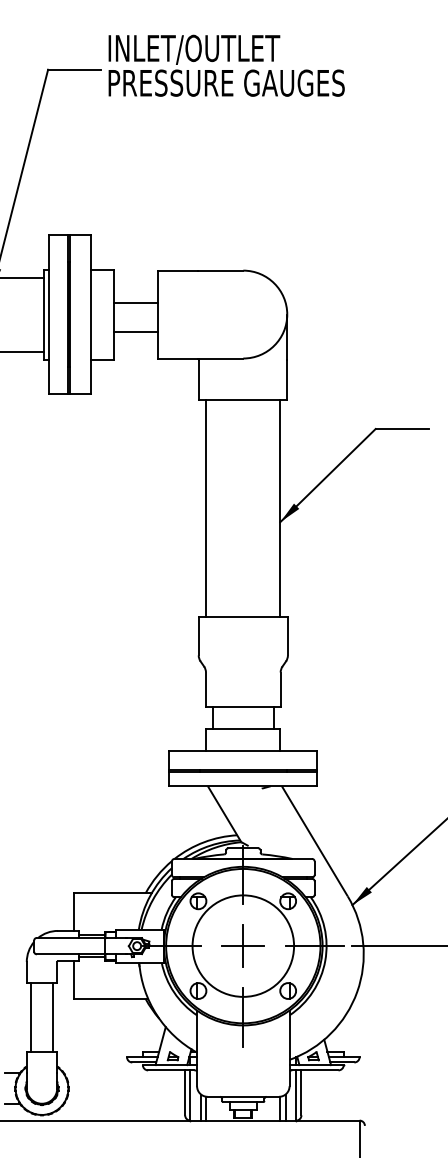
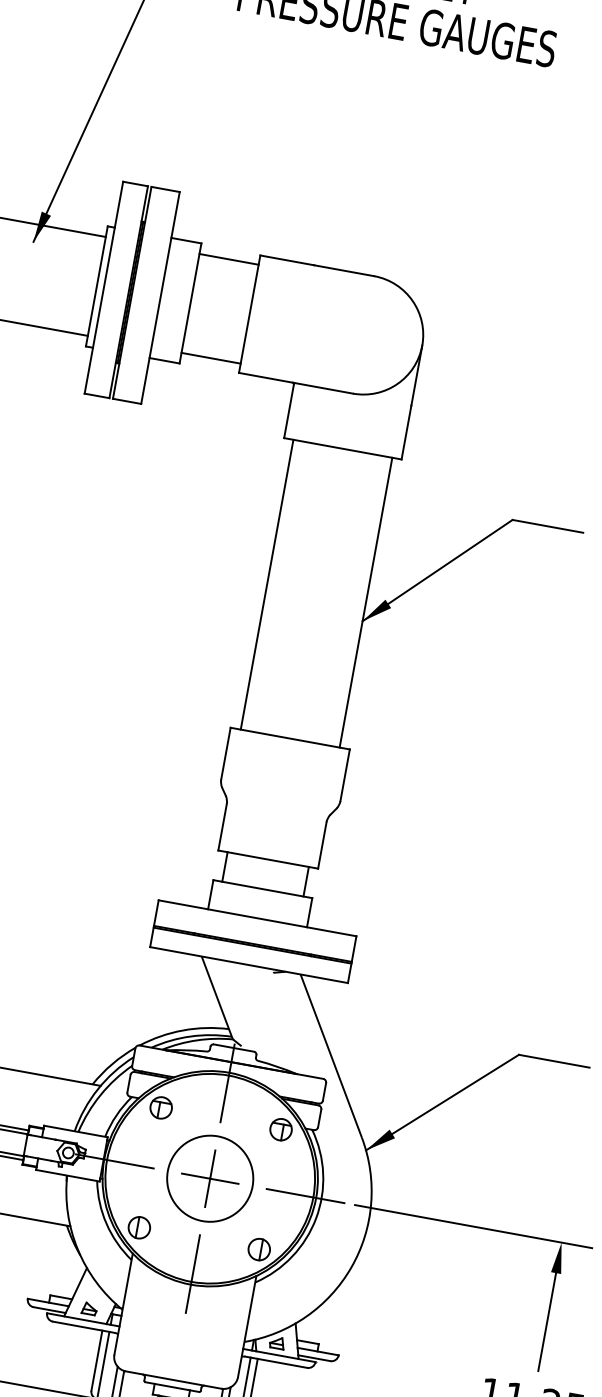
line: (135, 302) -> (228, 259), moved
line: (135, 331) -> (210, 358), moved
circle: (243, 945) -> (210, 1177), size x0.62

